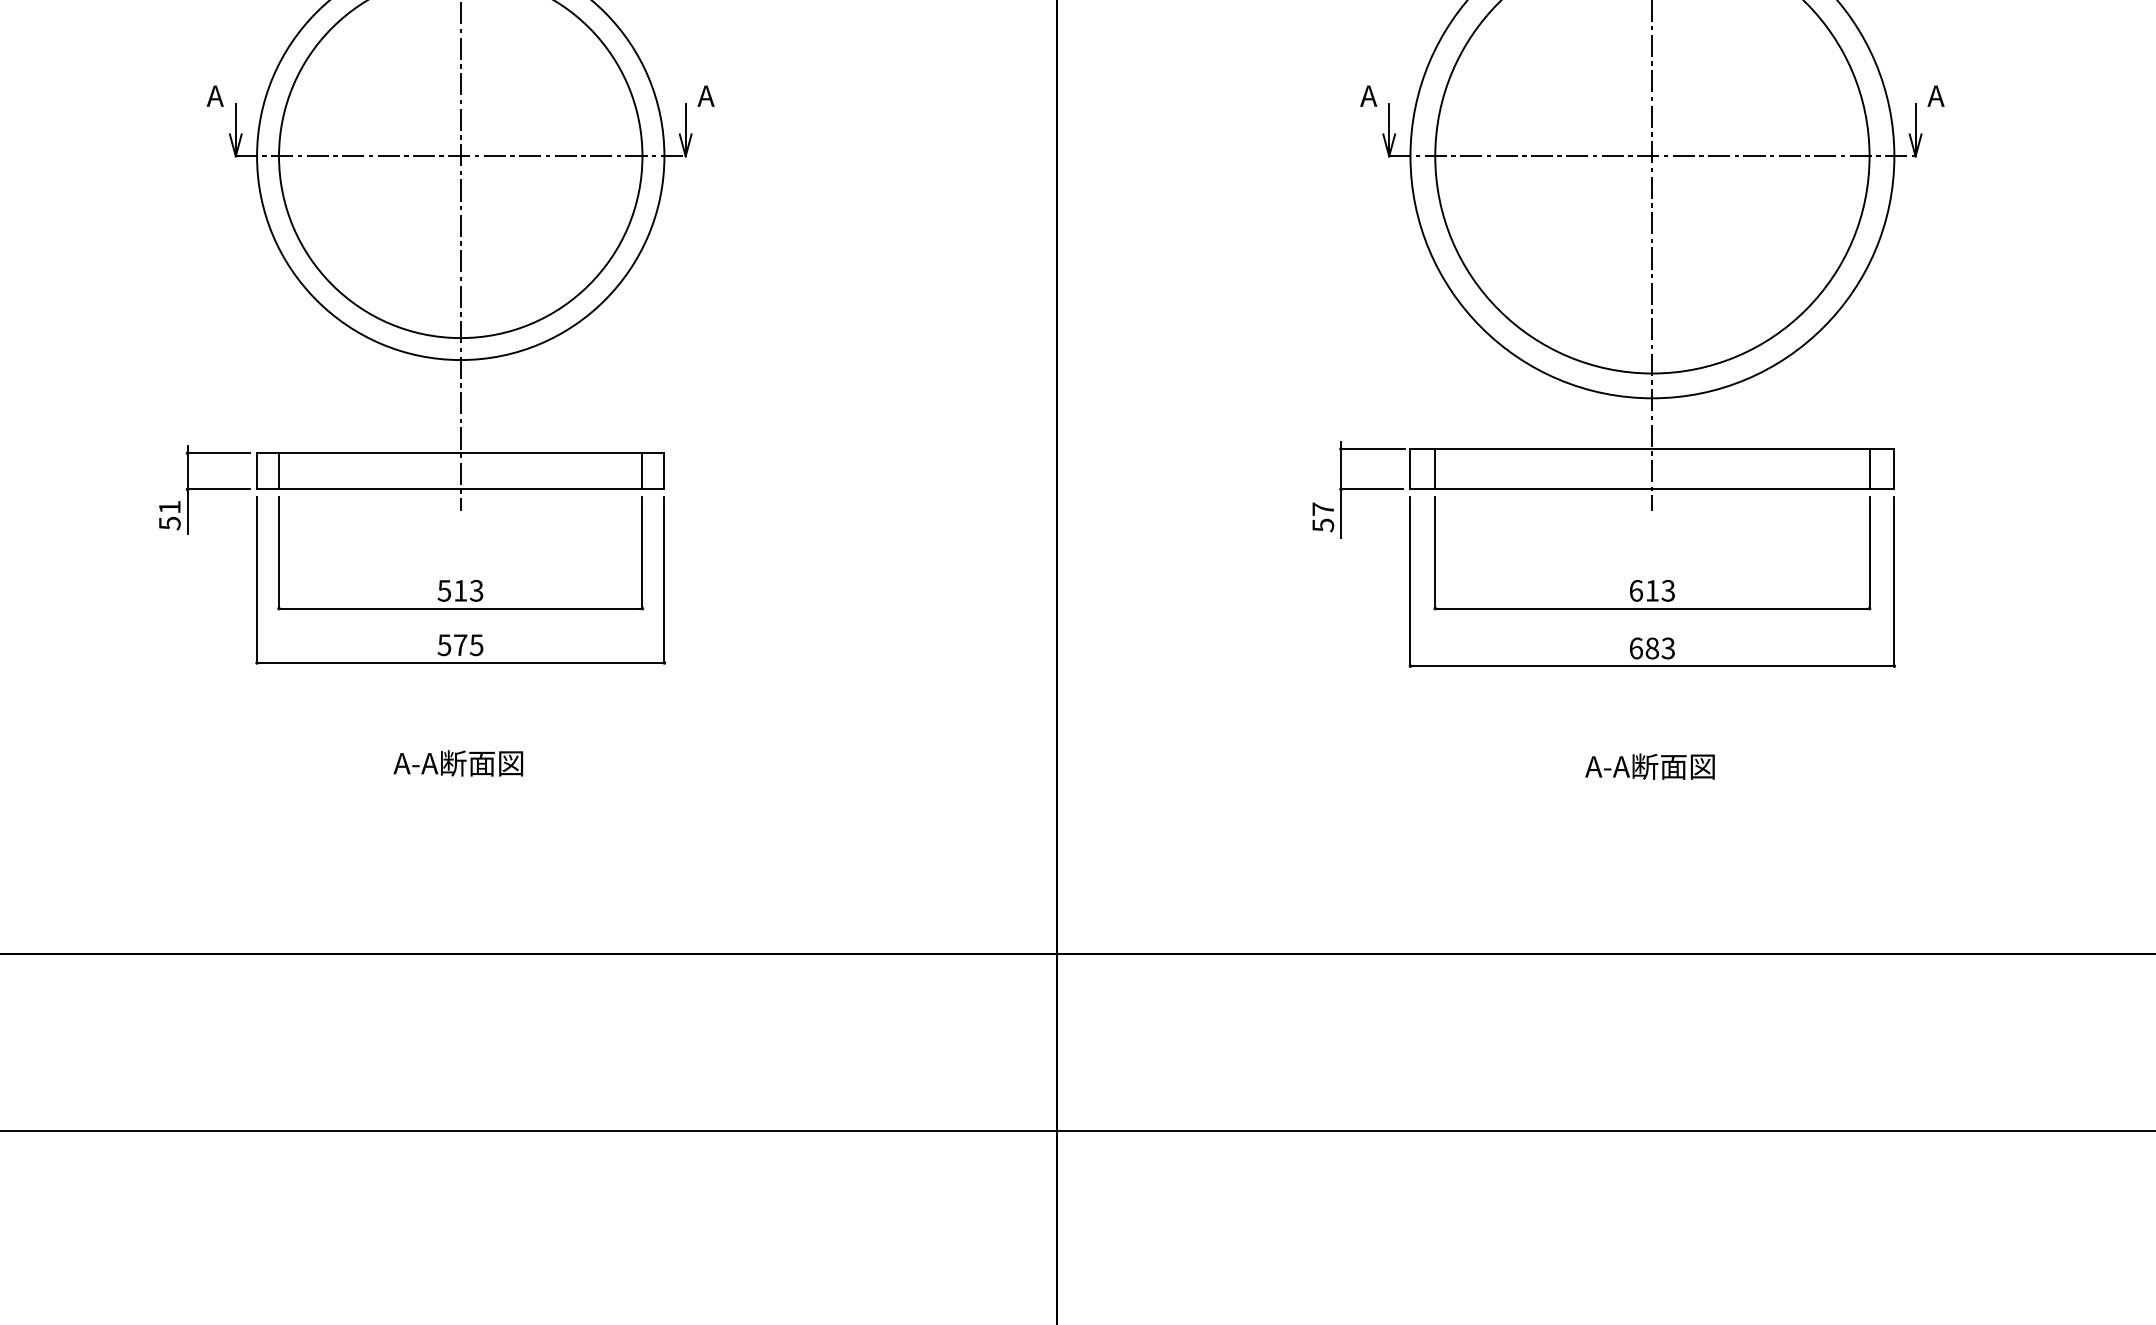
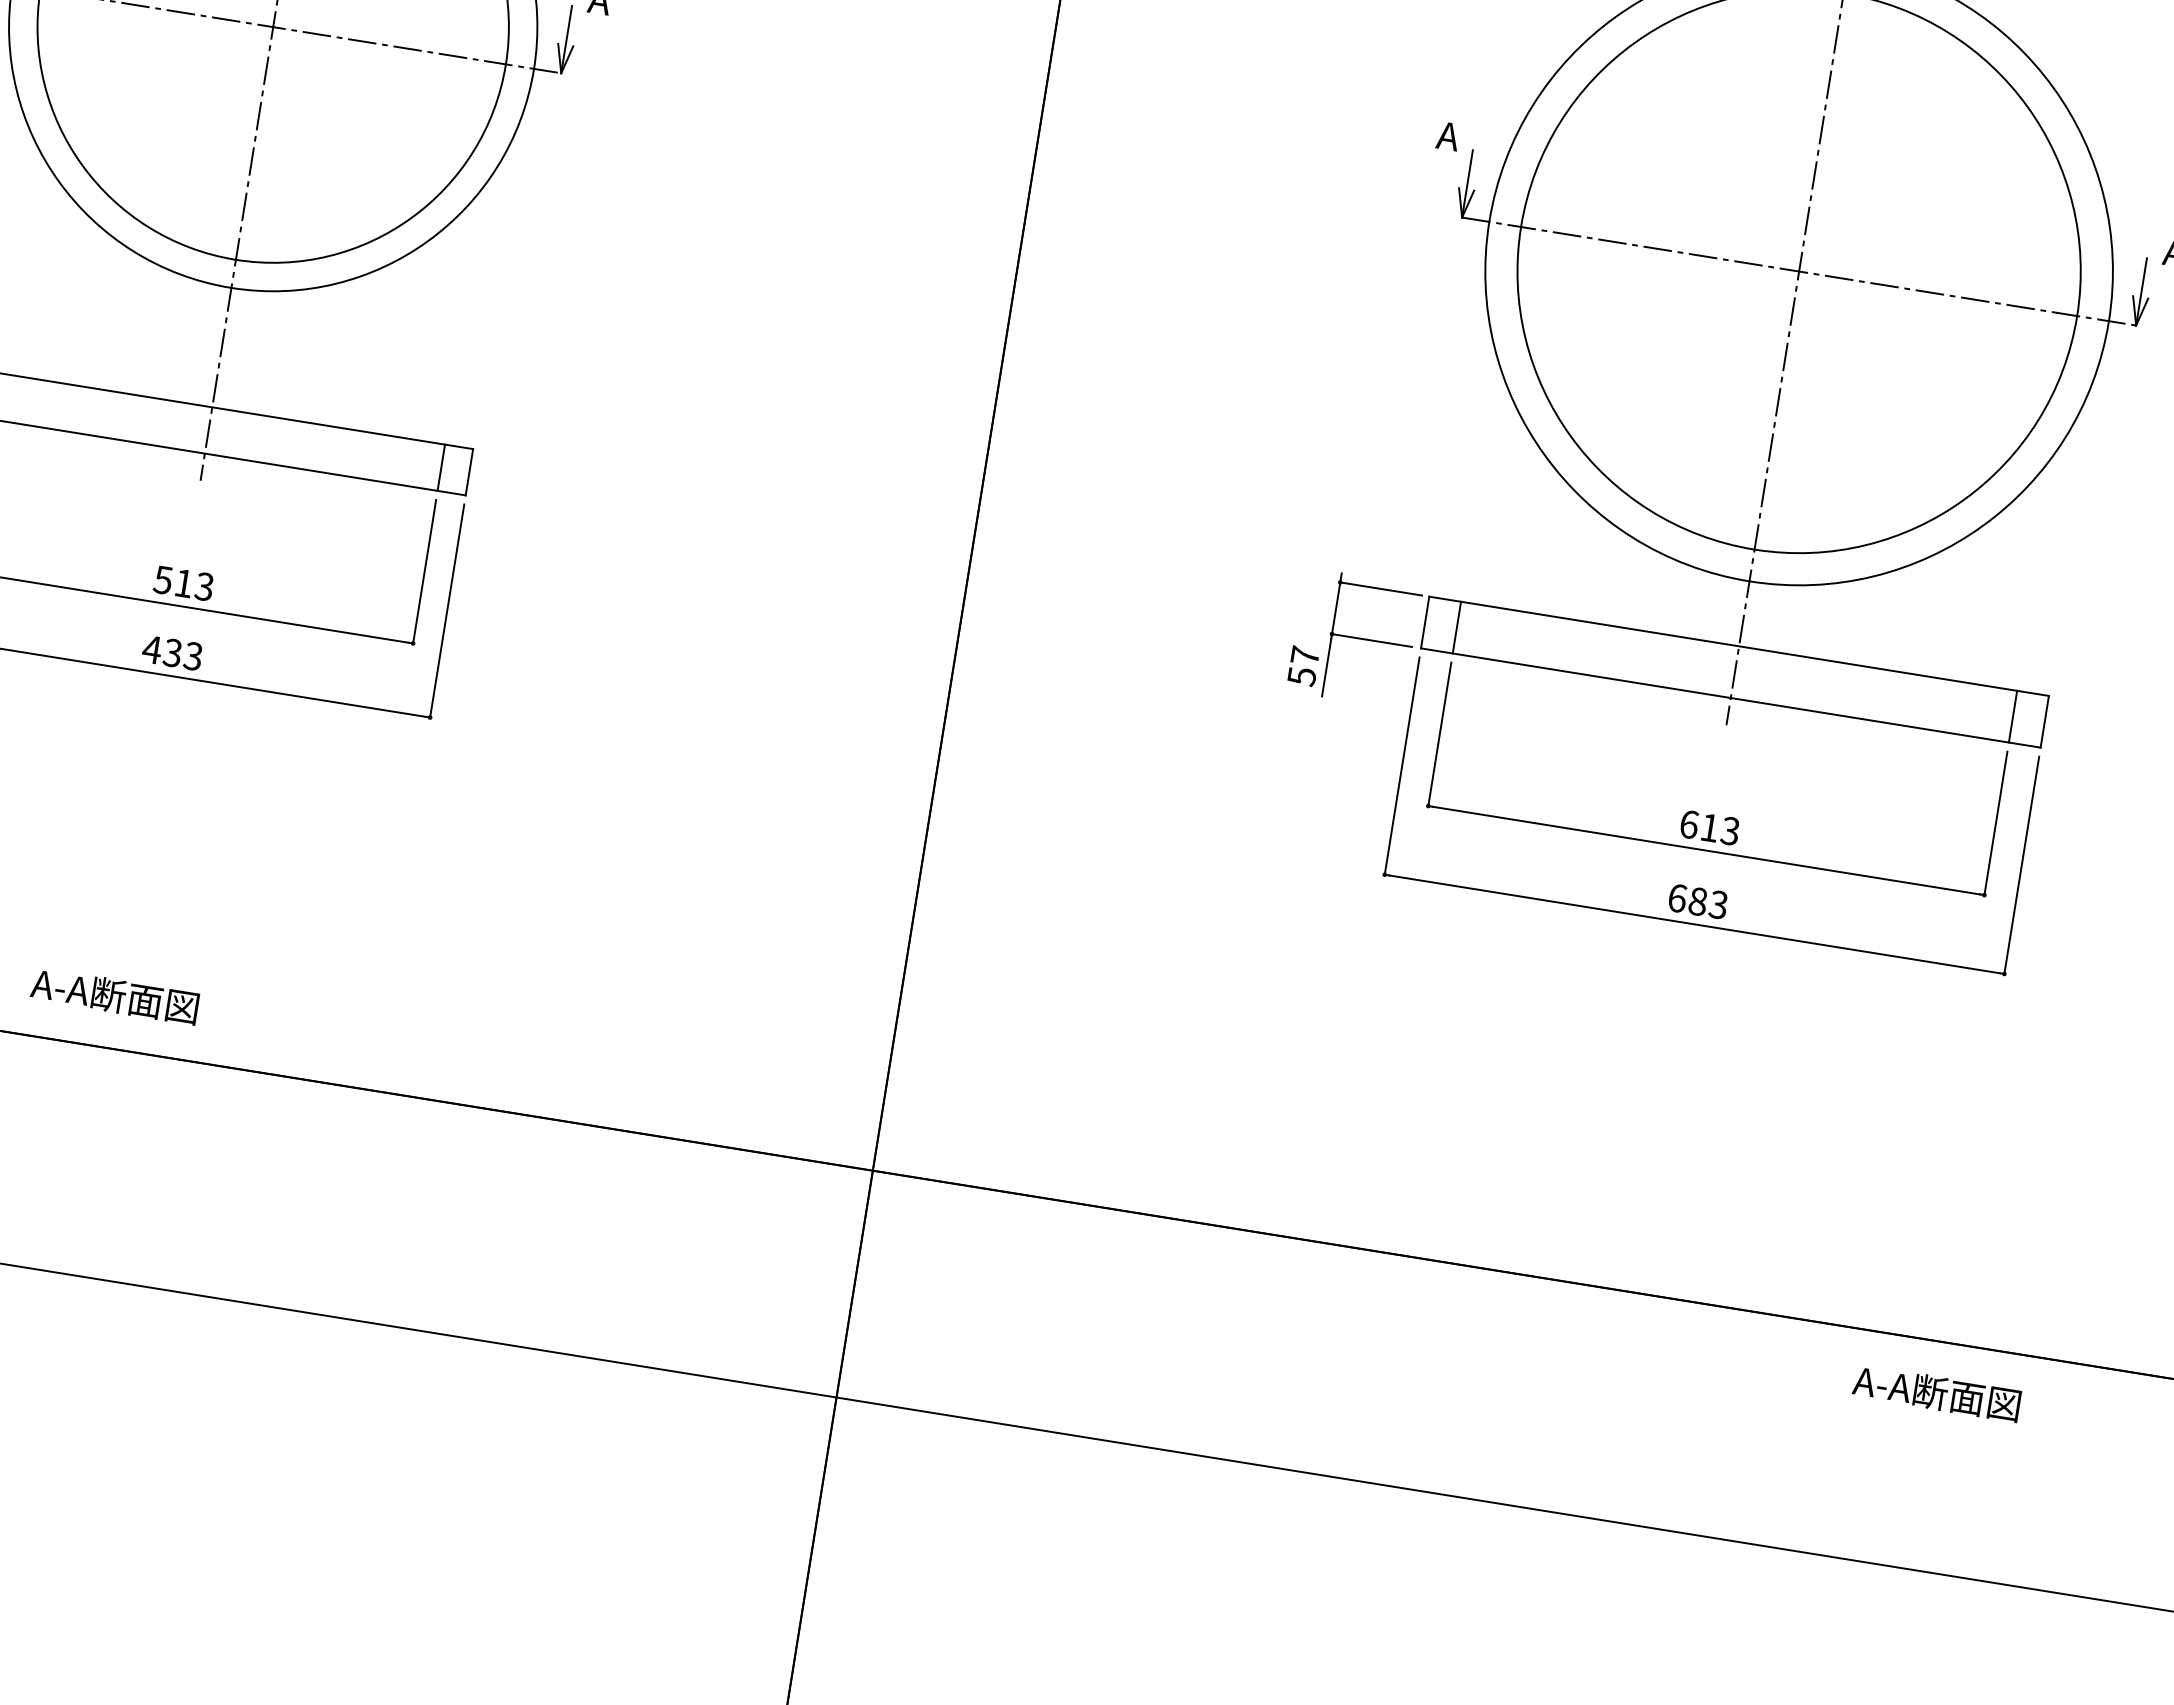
text: (460, 645) -> (172, 653), 575 -> 433
text: (458, 763) -> (115, 996), moved
text: (1649, 766) -> (1936, 1392), moved

